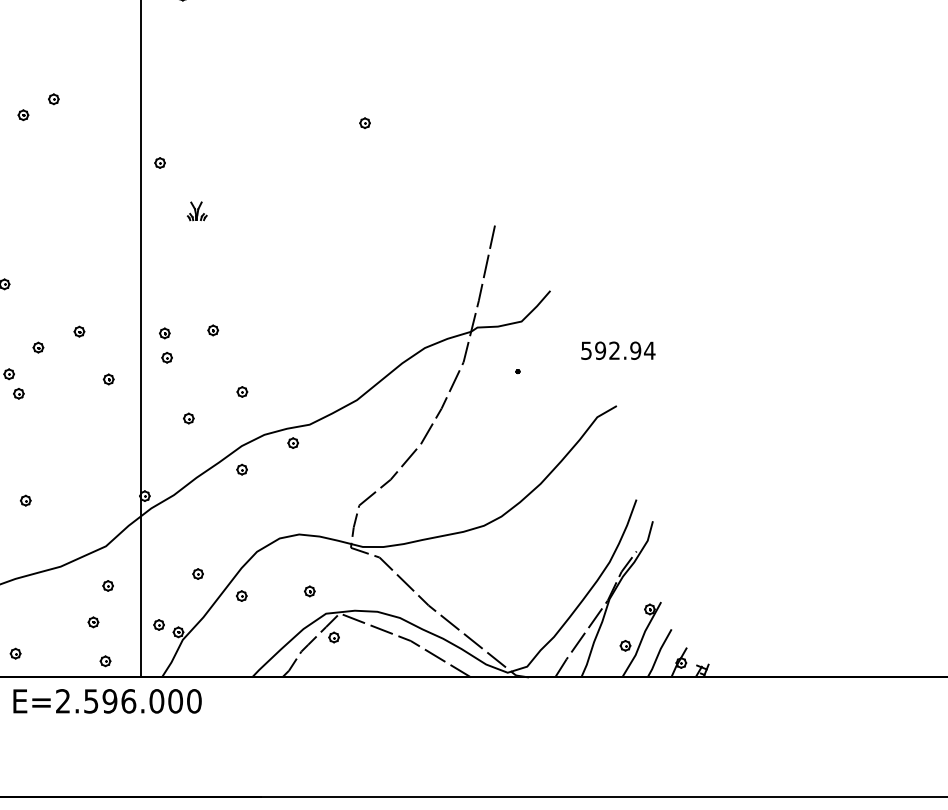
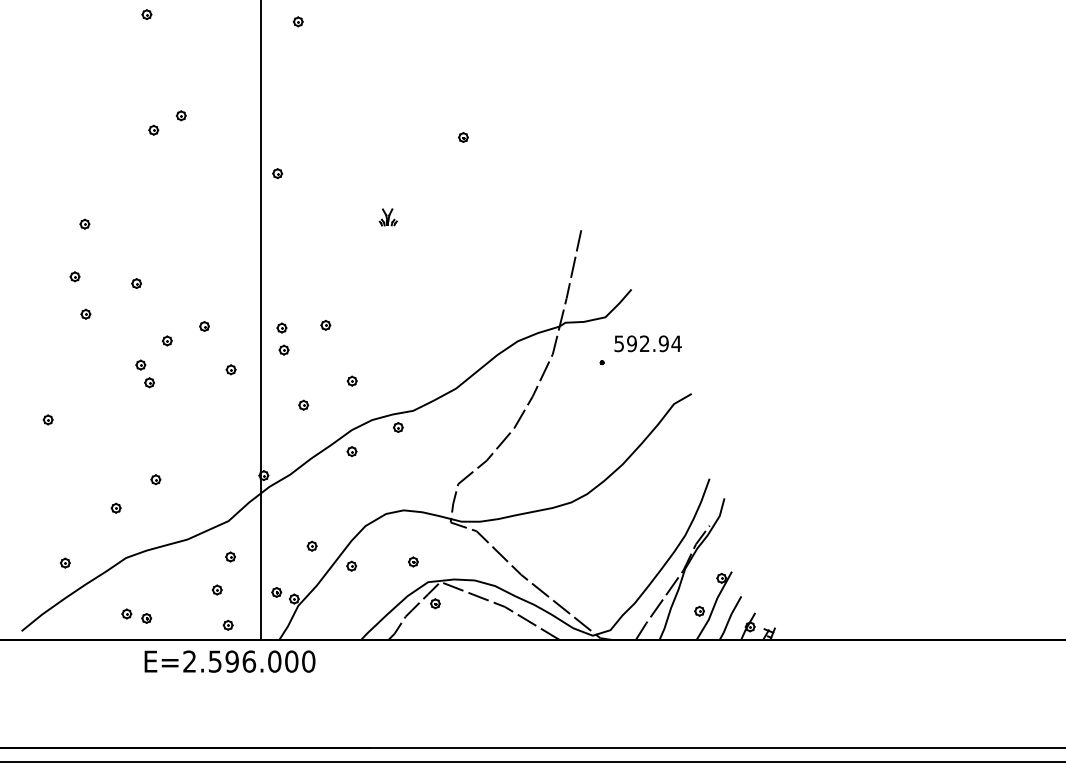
part: (196, 211) -> (387, 217), moved
text: (617, 350) -> (647, 343), moved

